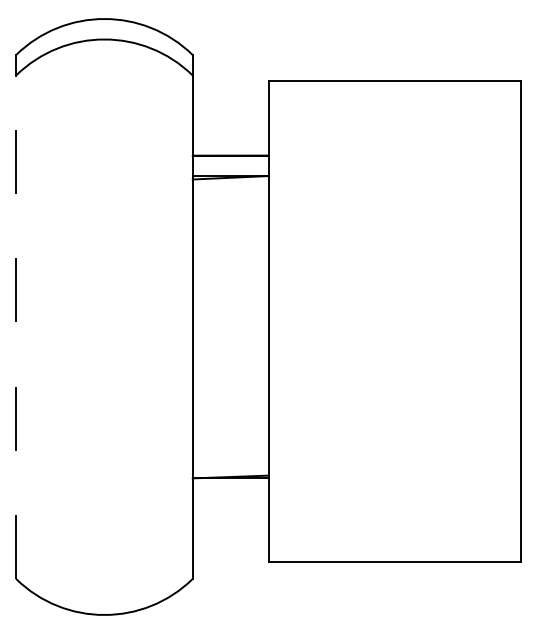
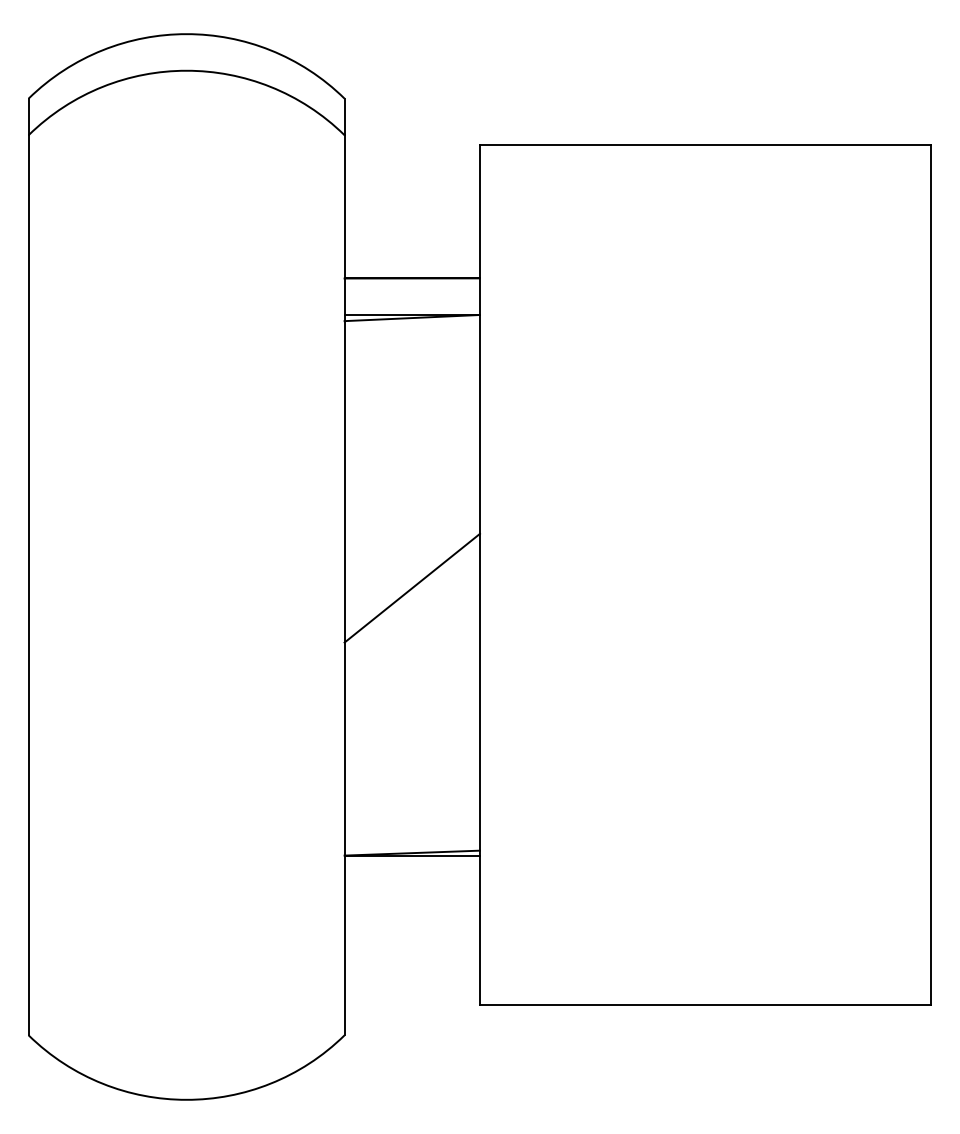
line: (16, 327) -> (29, 585), dashed -> solid
line: (230, 328) -> (412, 587), added

